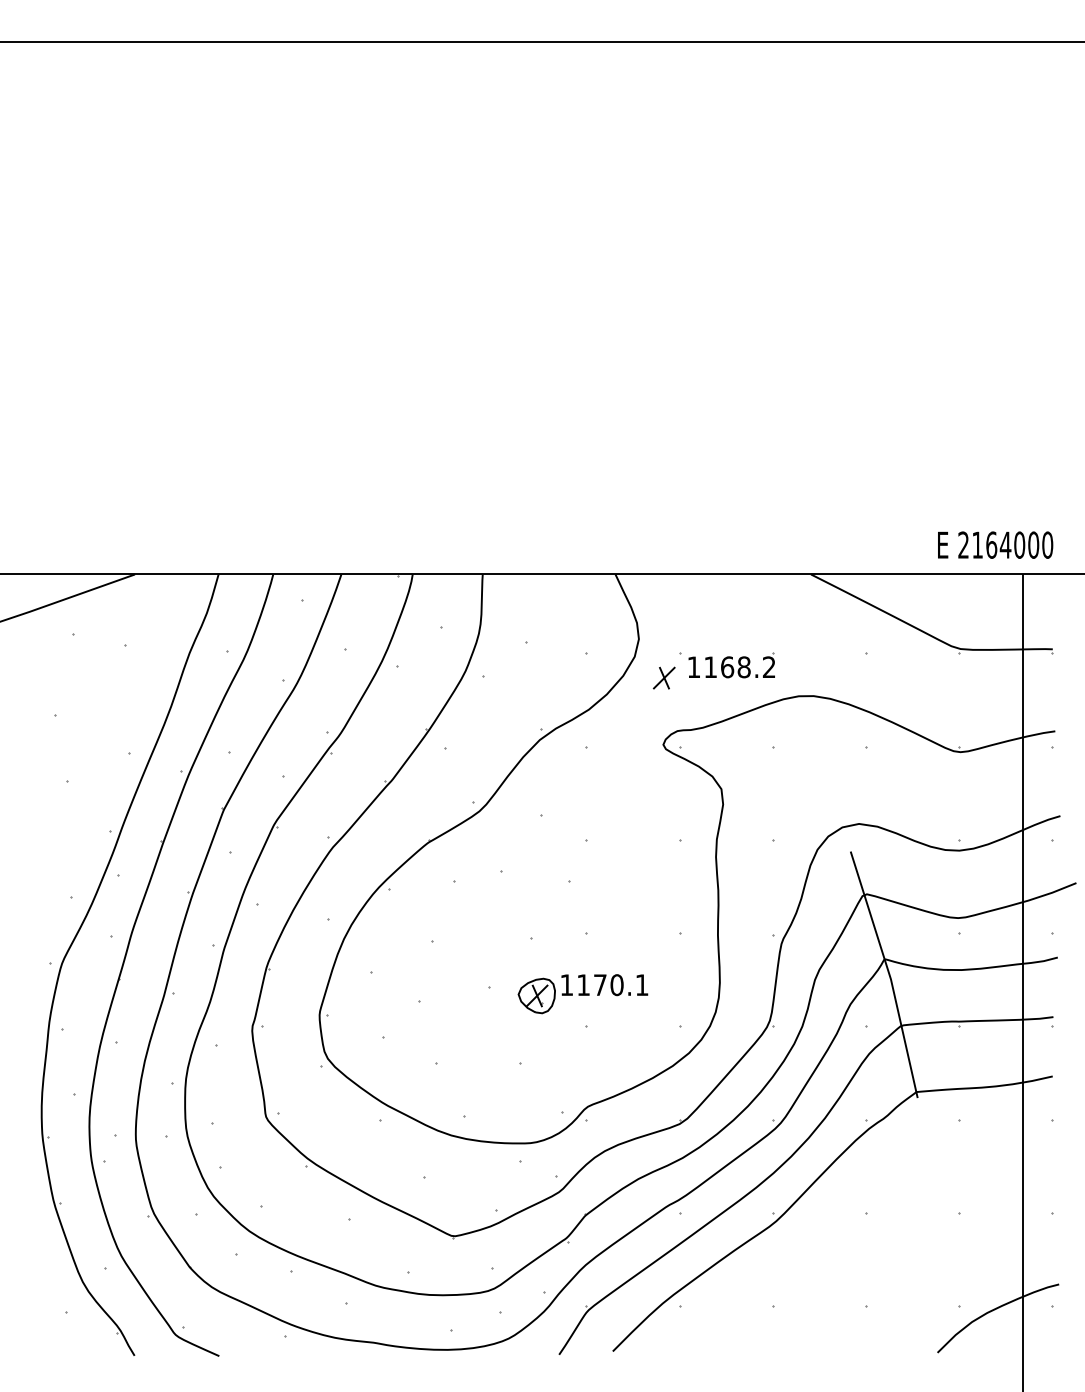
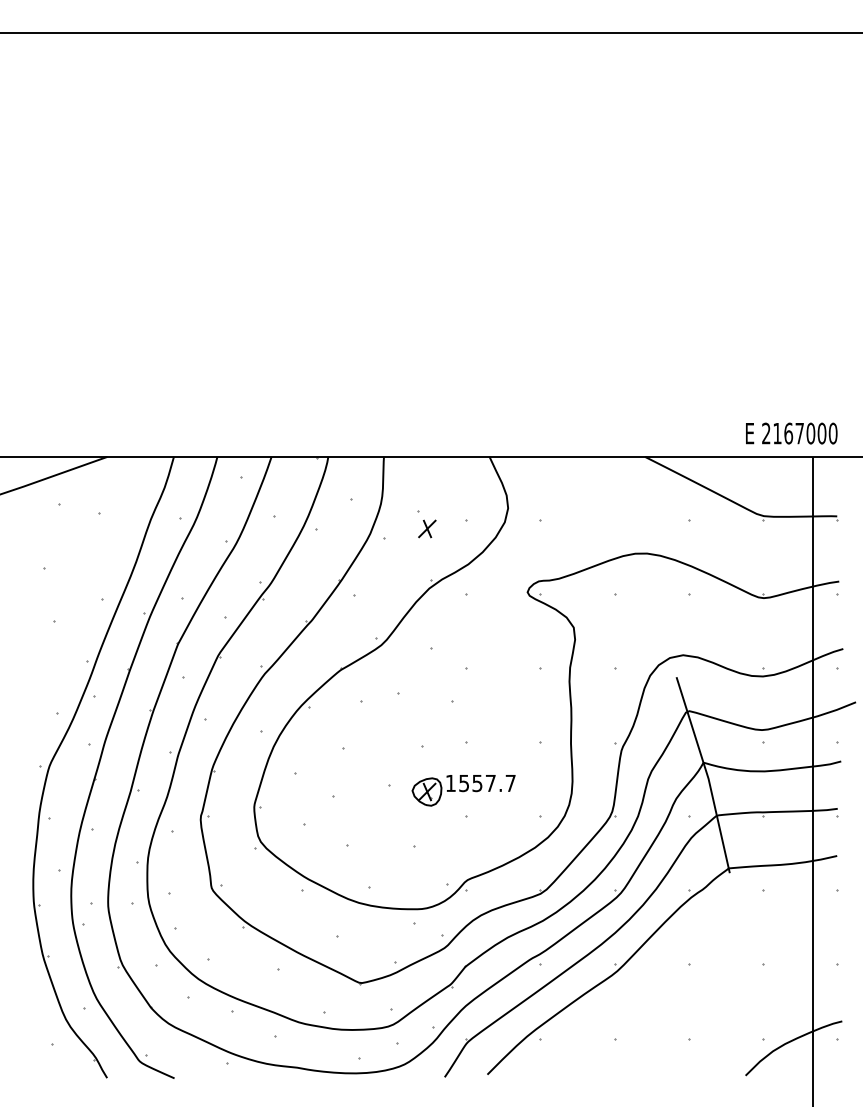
text: (1005, 544) -> (799, 433), 2164000 -> 2167000
part: (731, 665) -> (581, 529), removed
part: (663, 677) -> (426, 528), moved
text: (612, 985) -> (487, 783), 1170.1 -> 1557.7

